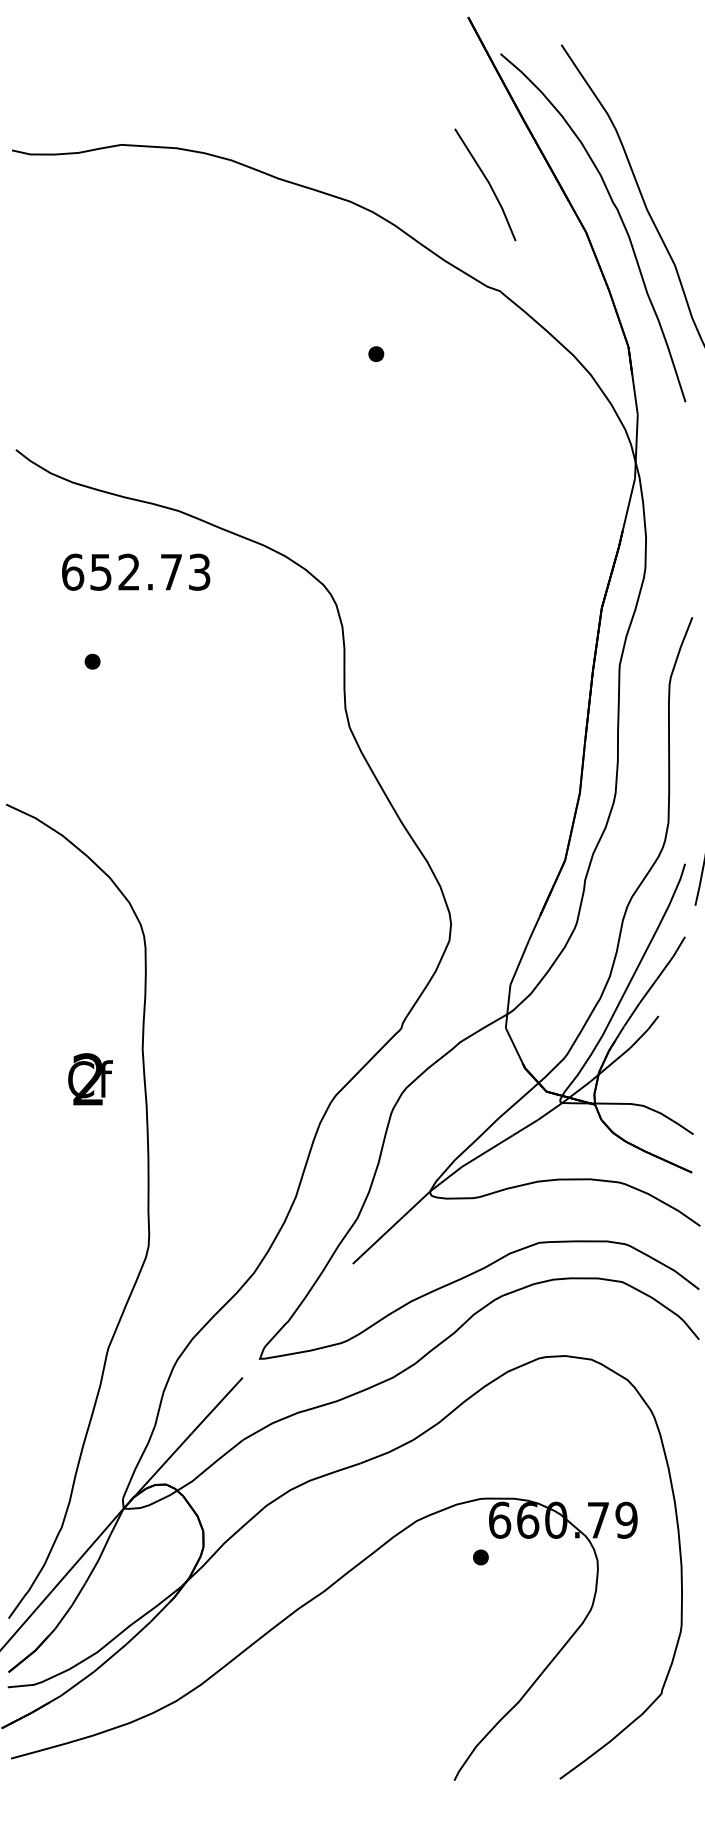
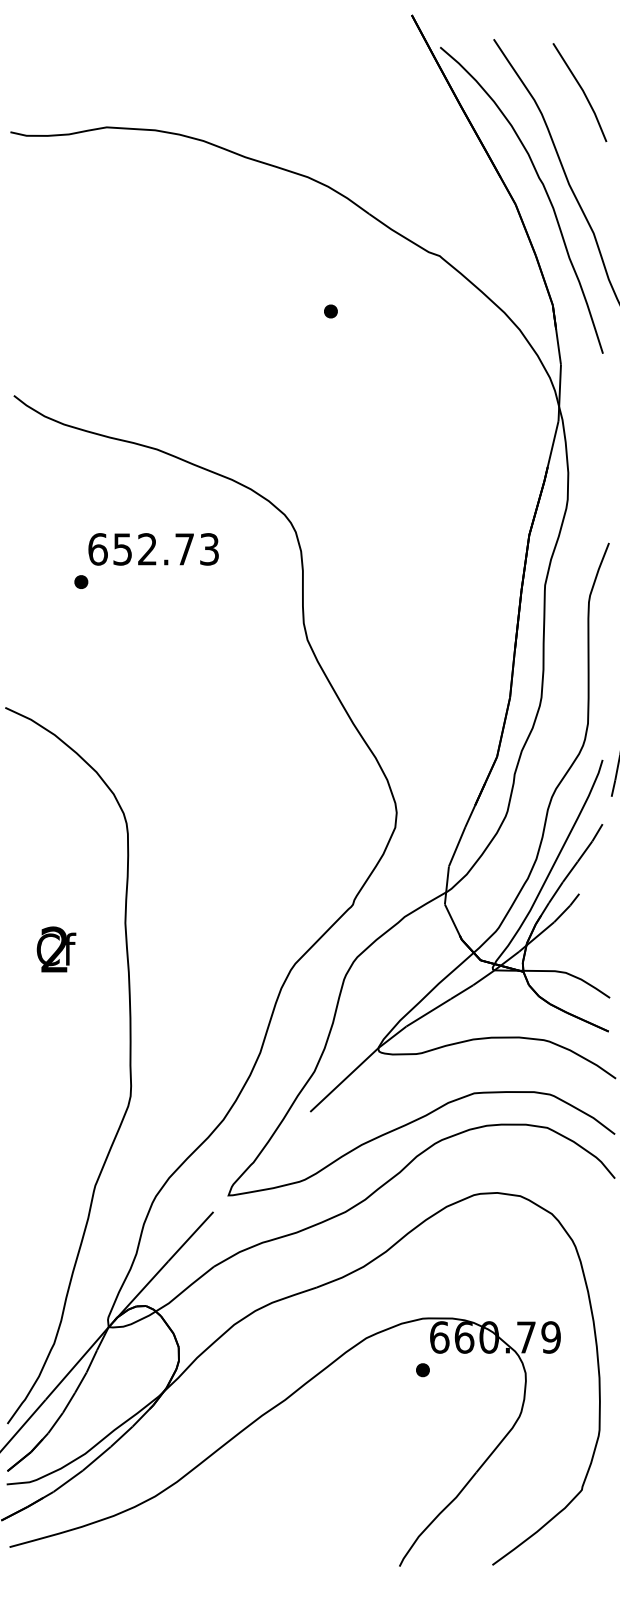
line: (487, 182) -> (581, 90), moved
text: (135, 572) -> (153, 549), moved
text: (90, 1079) -> (56, 949), moved

